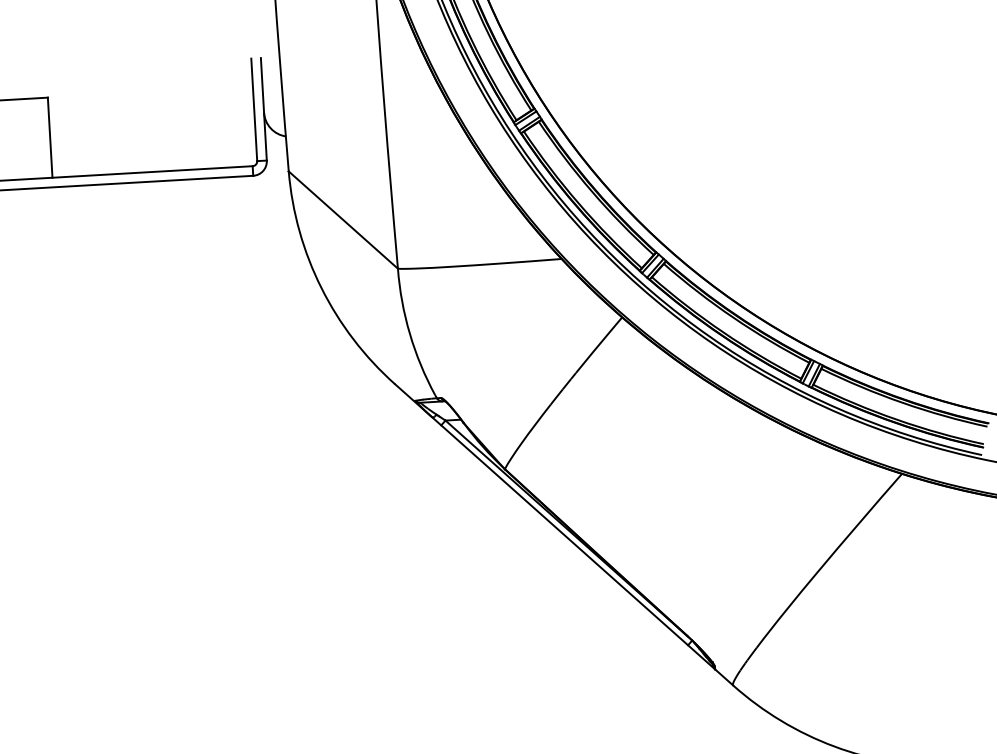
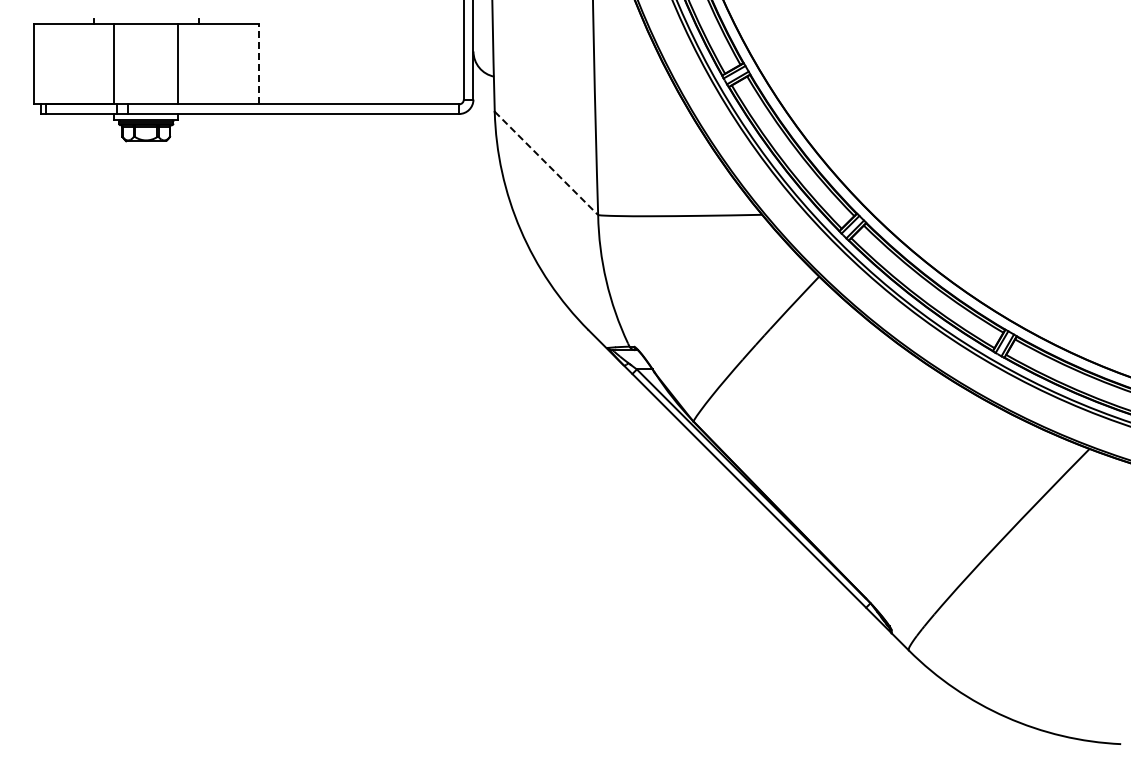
line: (50, 136) -> (258, 63), solid -> dashed
line: (343, 220) -> (546, 163), solid -> dashed

